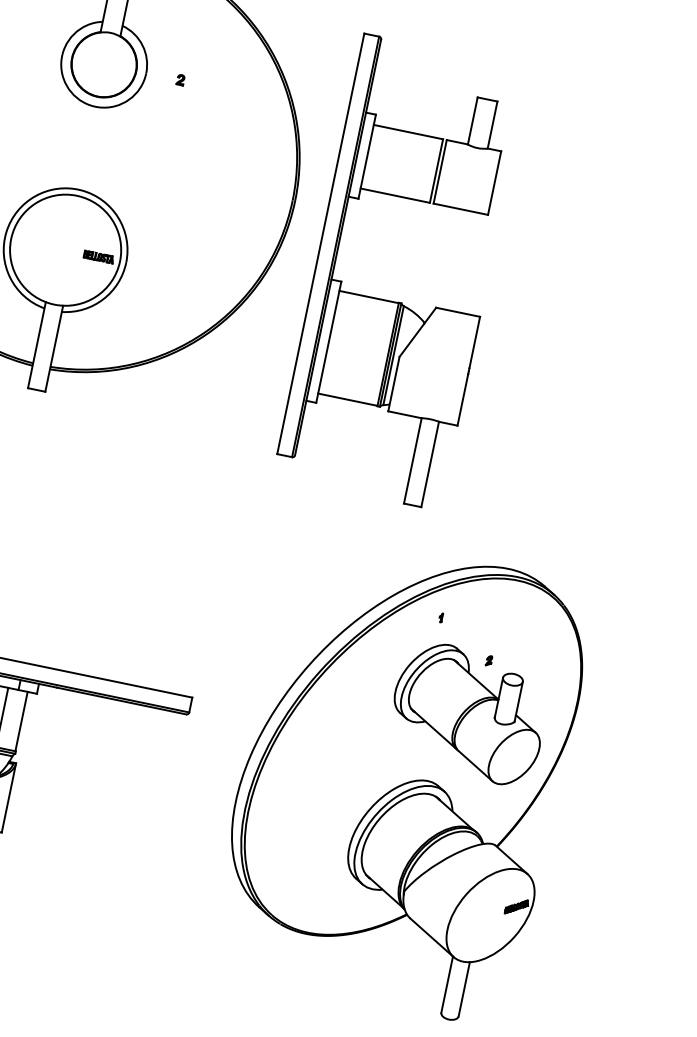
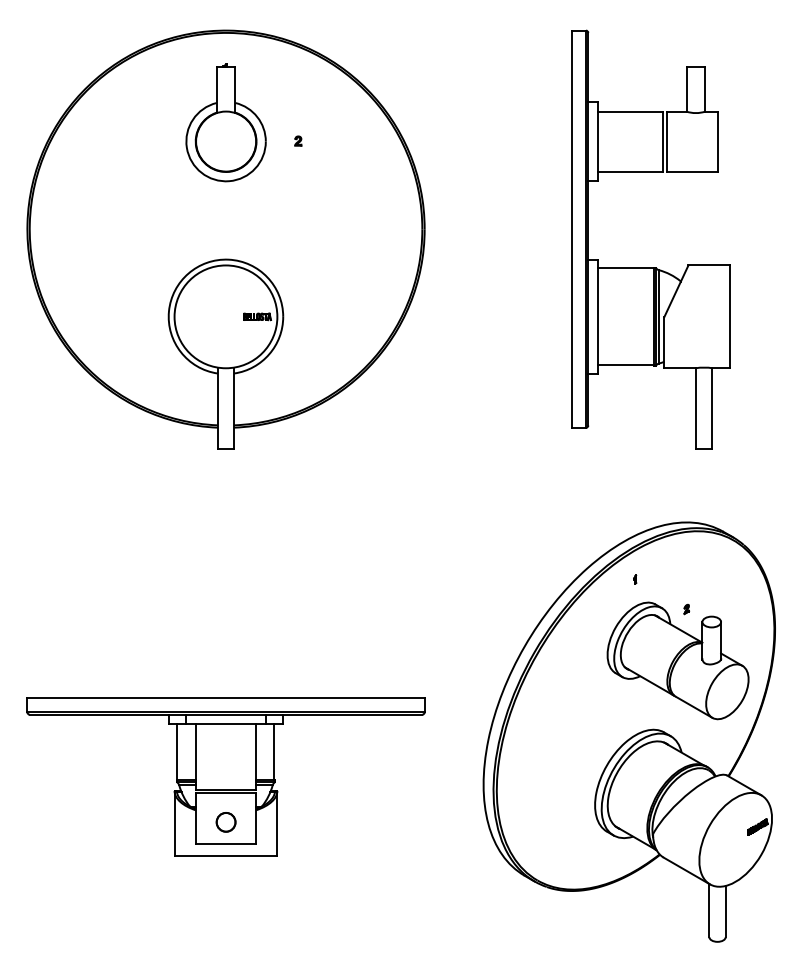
part: (395, 301) -> (650, 267), moved

